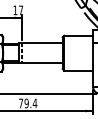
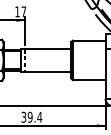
text: (21, 103) -> (24, 117), 79.4 -> 39.4

